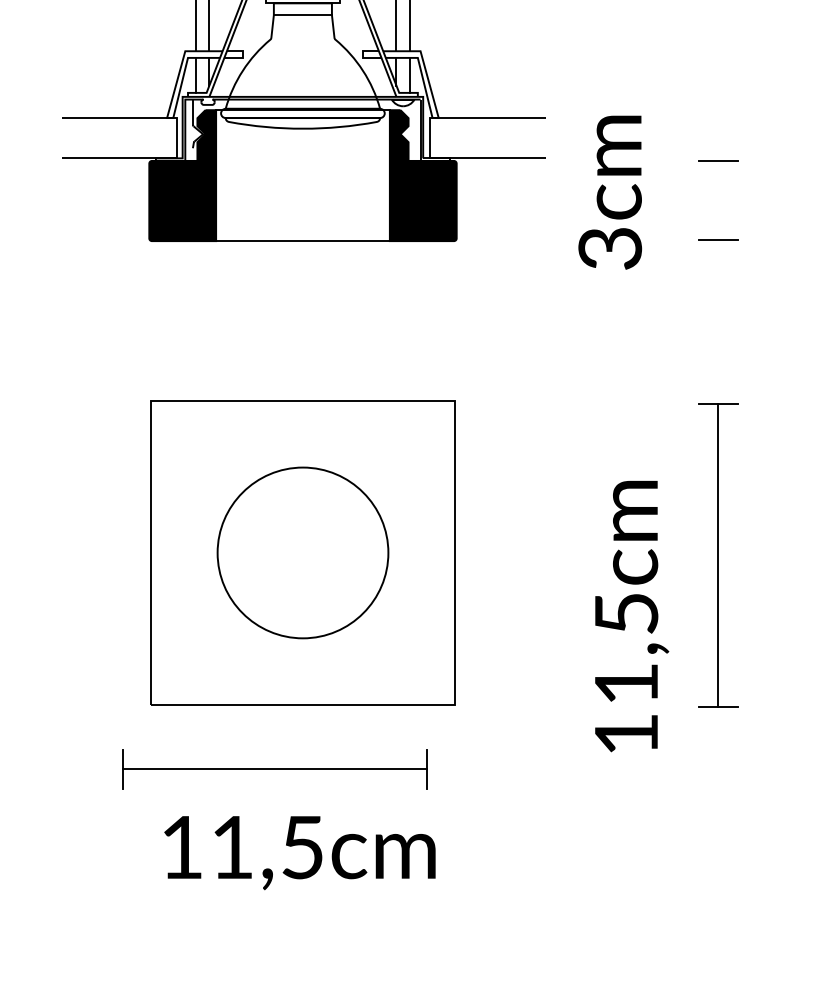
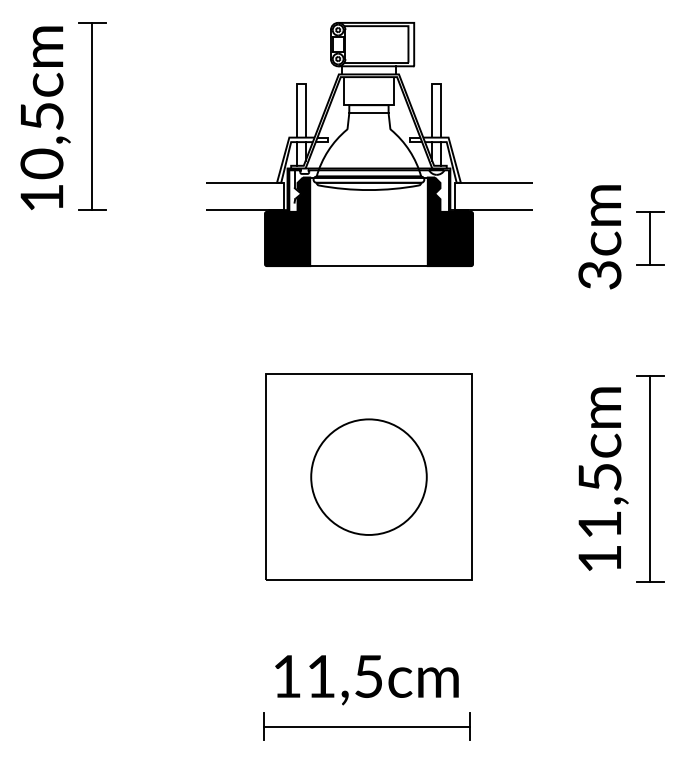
text: (609, 192) -> (599, 237), moved
line: (718, 200) -> (650, 238), added
text: (631, 615) -> (603, 478), moved
part: (274, 769) -> (366, 726), moved

